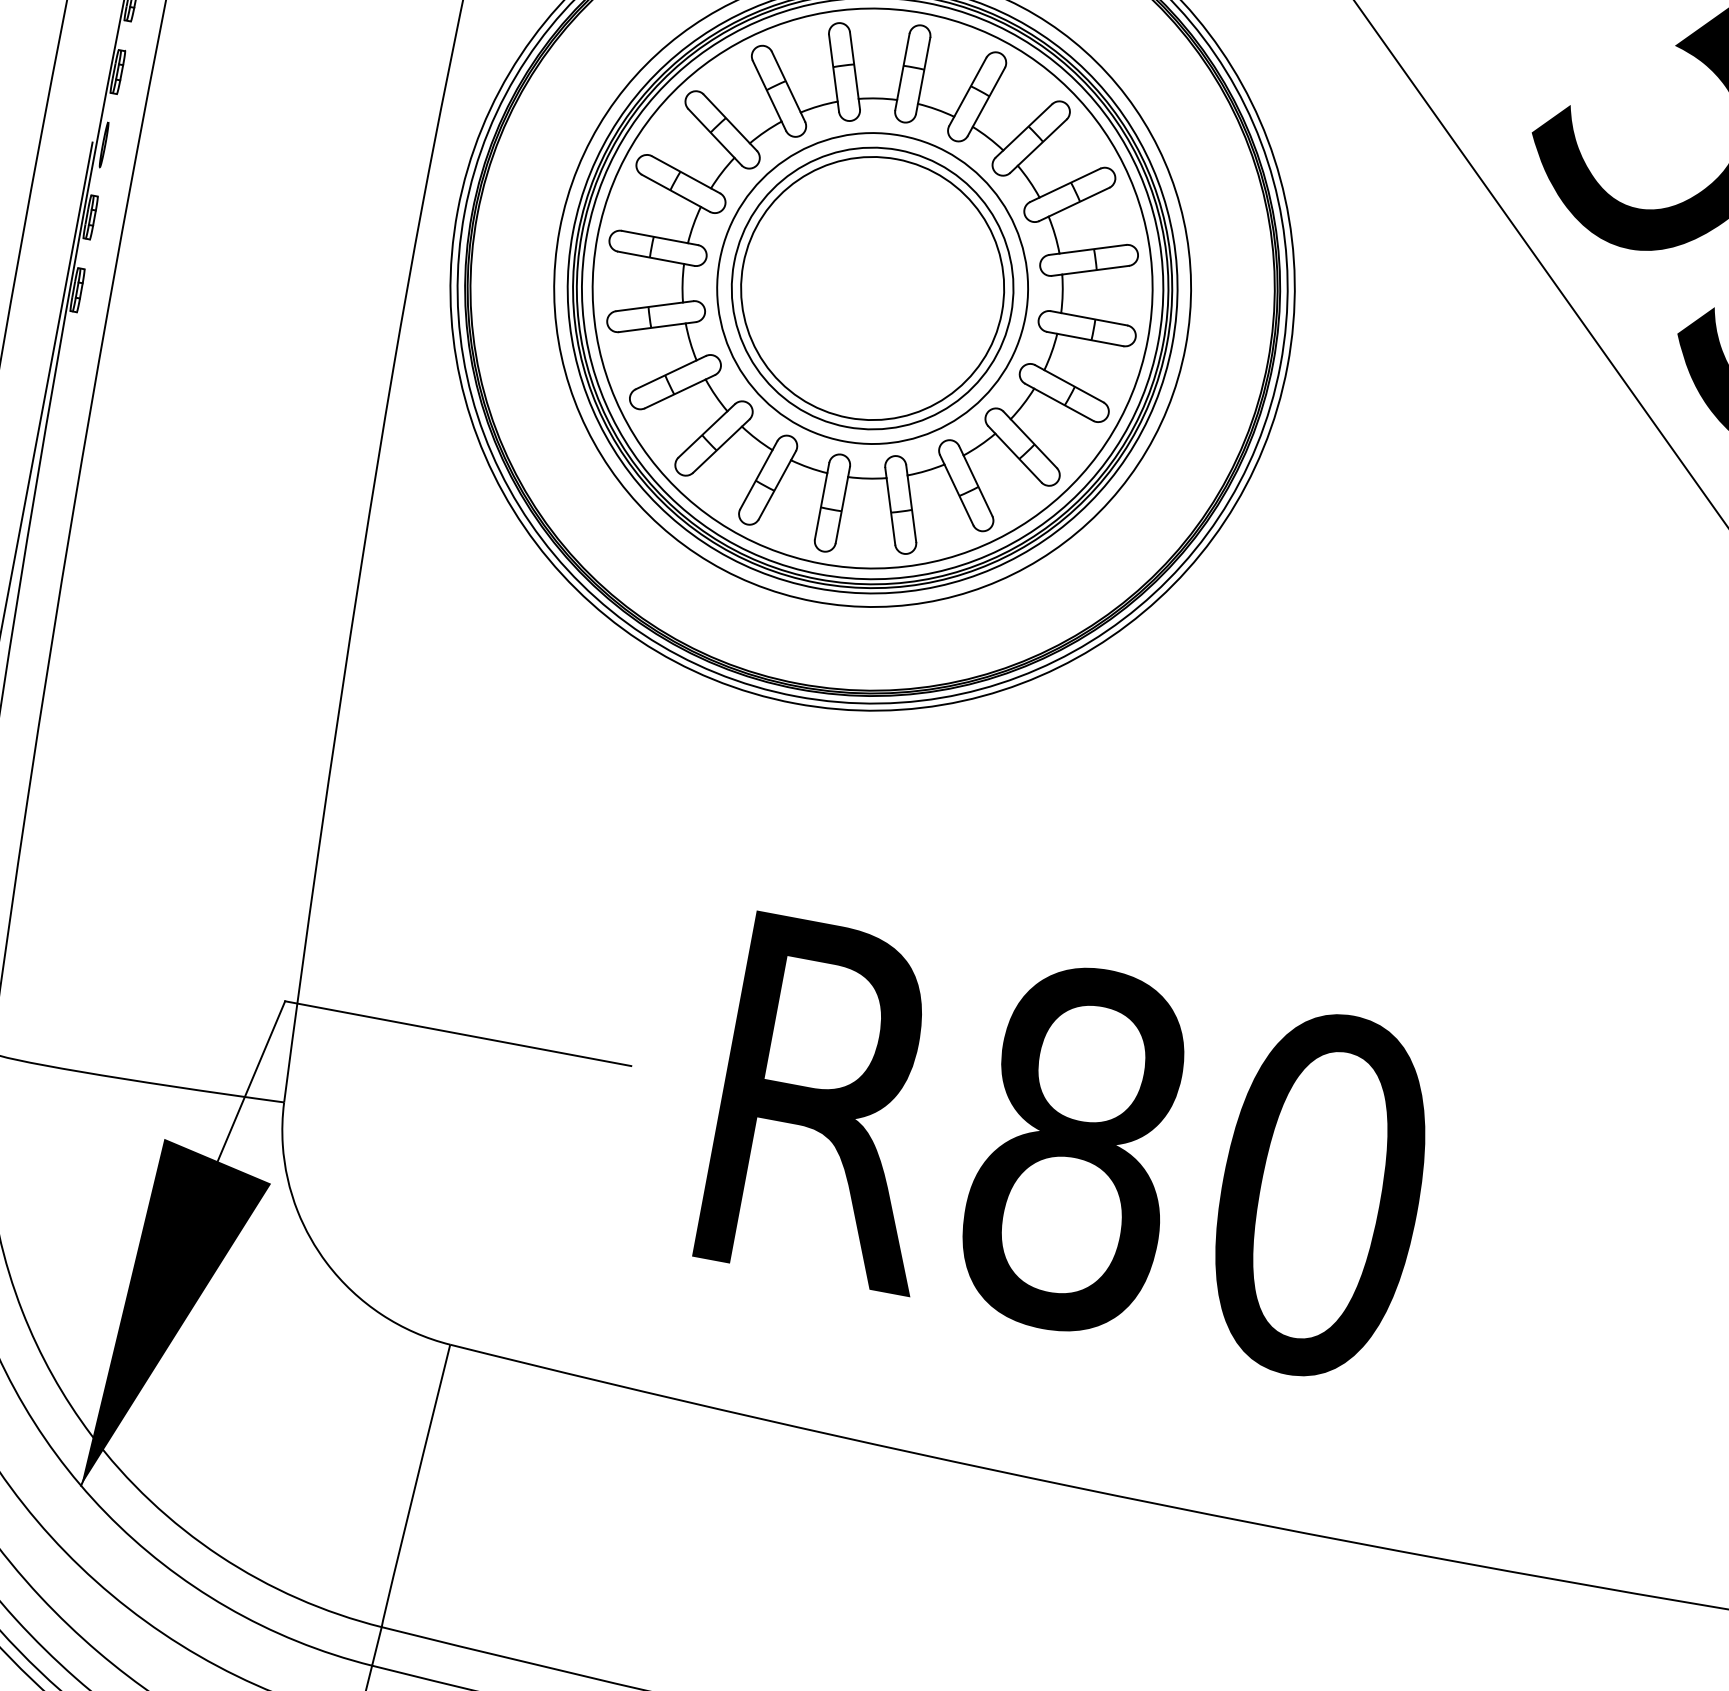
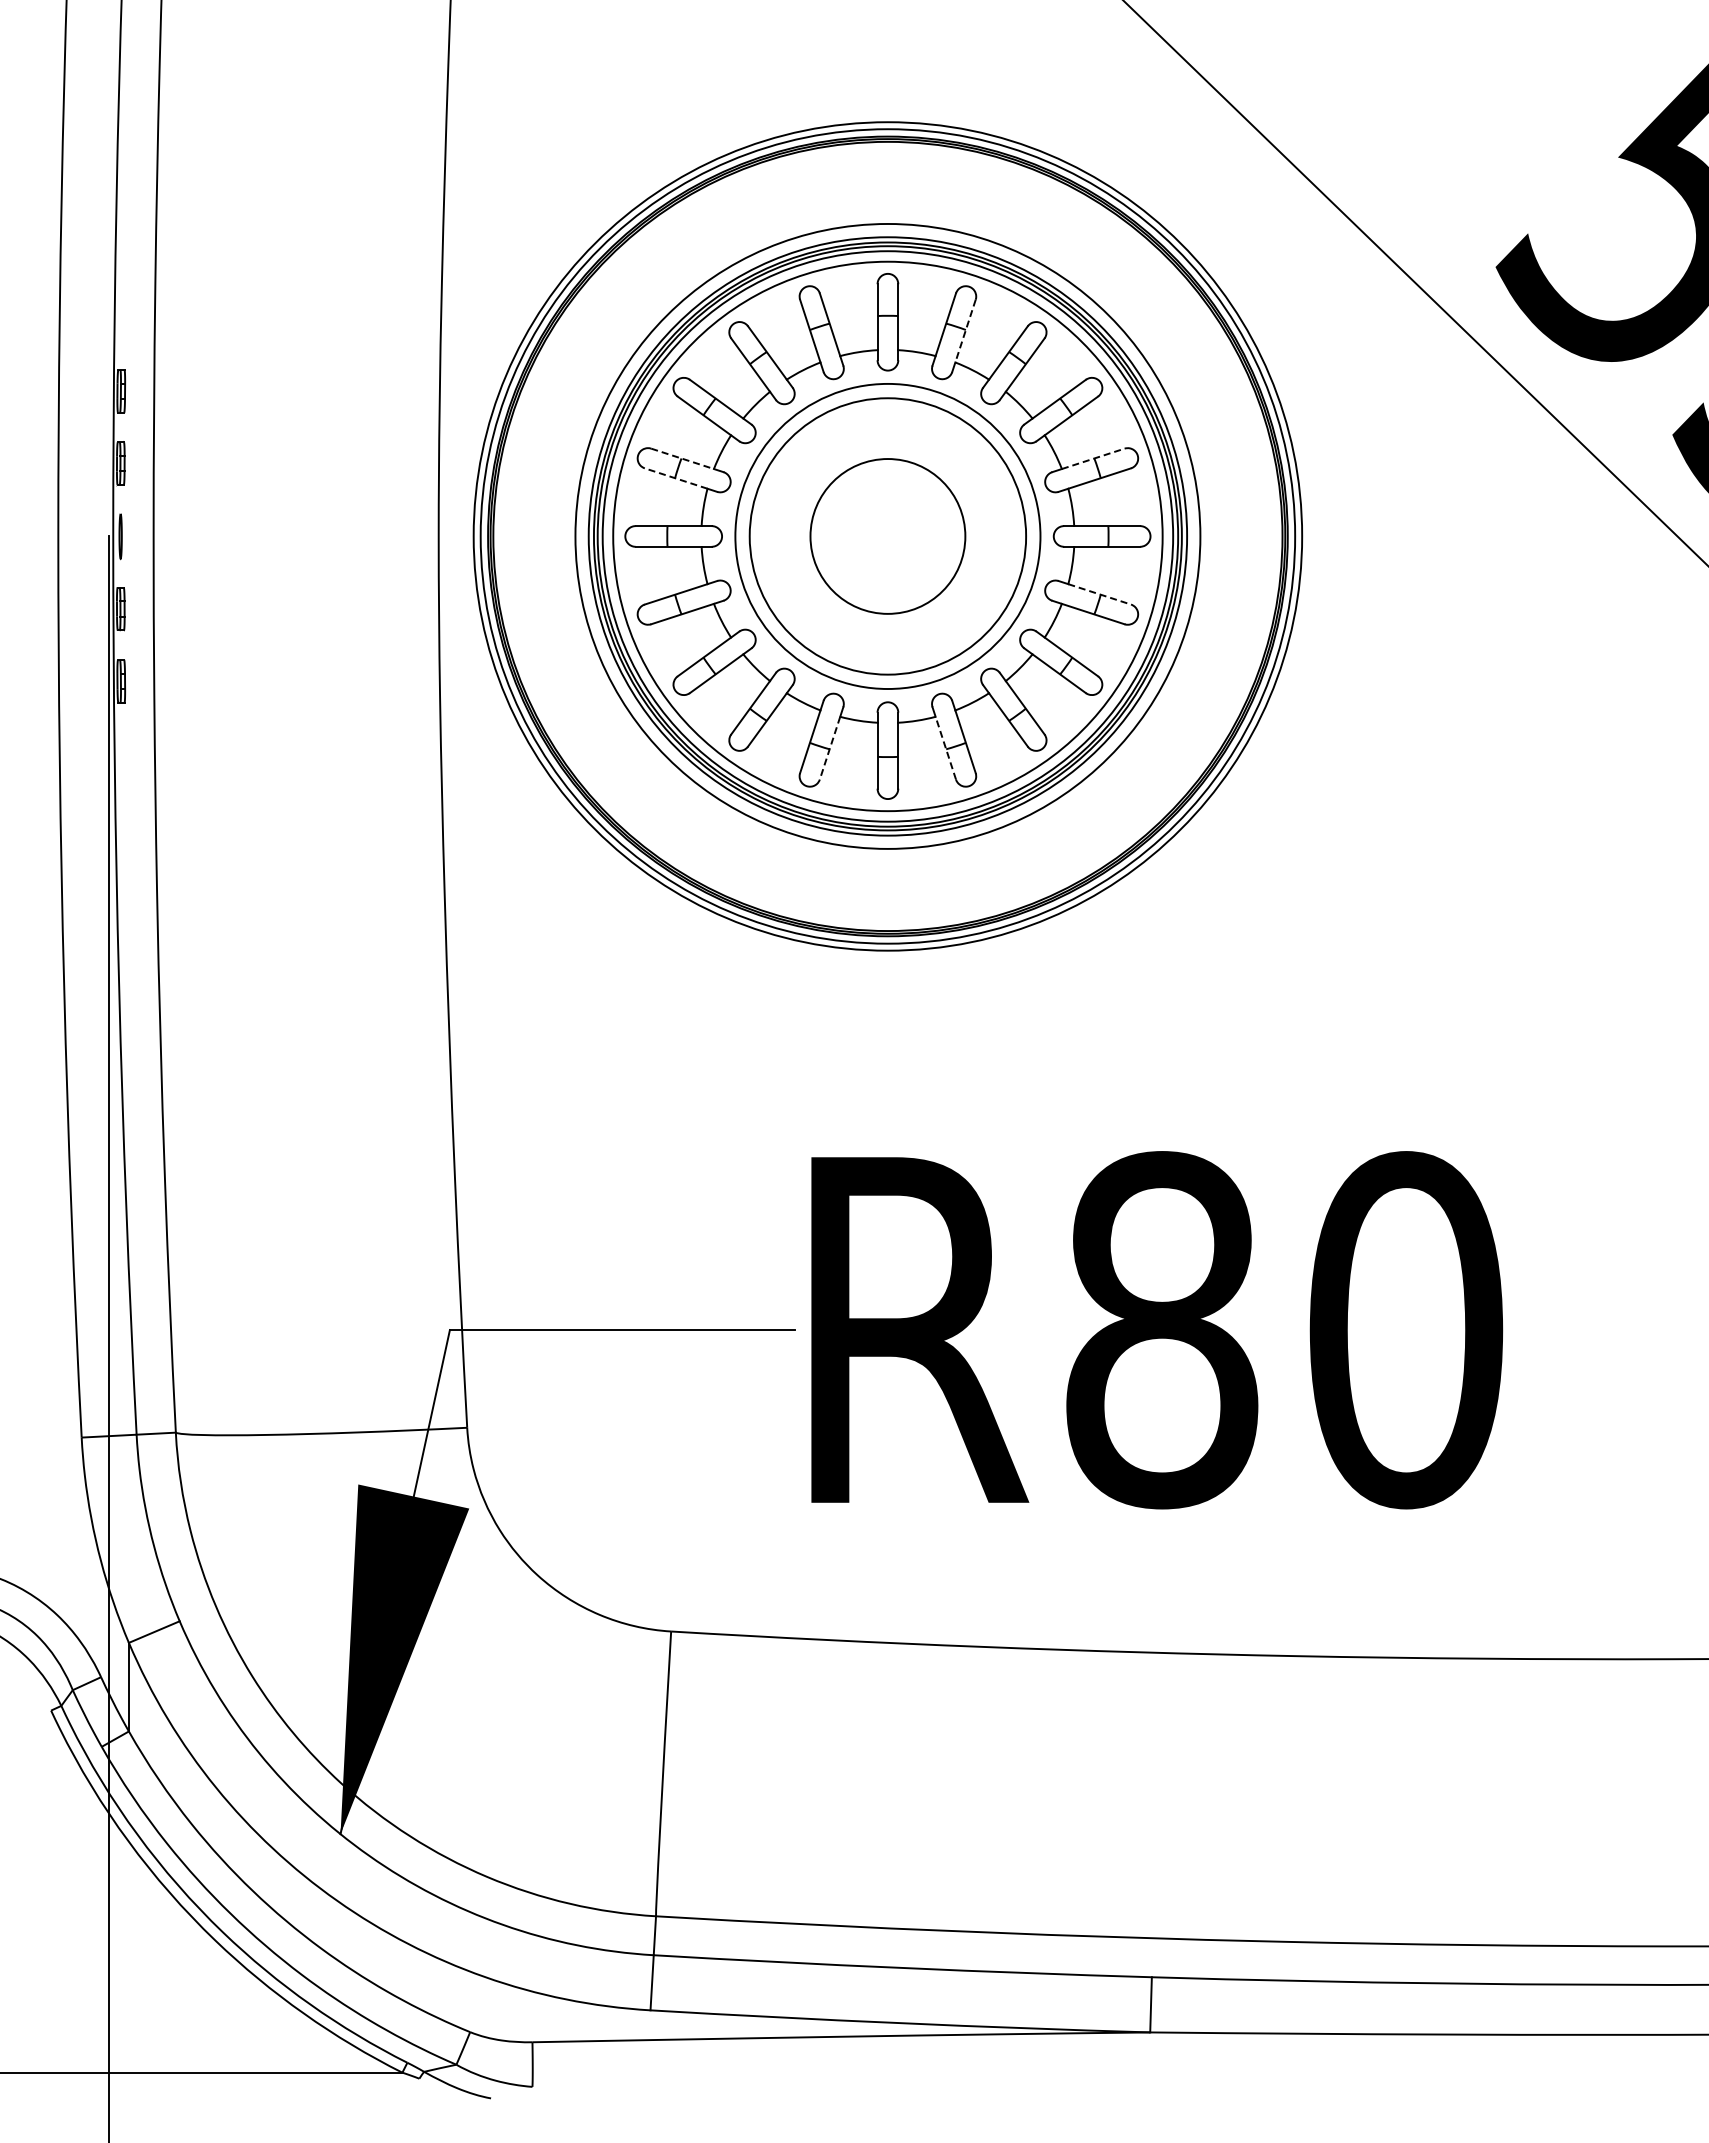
line: (988, 97) -> (965, 331), solid -> dashed
line: (681, 171) -> (682, 458), solid -> dashed
line: (671, 190) -> (676, 478), solid -> dashed
line: (1093, 248) -> (1093, 458), solid -> dashed
circle: (872, 288) -> (887, 536), size x0.6
line: (1073, 386) -> (1099, 594), solid -> dashed
line: (775, 490) -> (830, 748), solid -> dashed
line: (890, 511) -> (945, 748), solid -> dashed
text: (1070, 1148) -> (1157, 1330), moved

